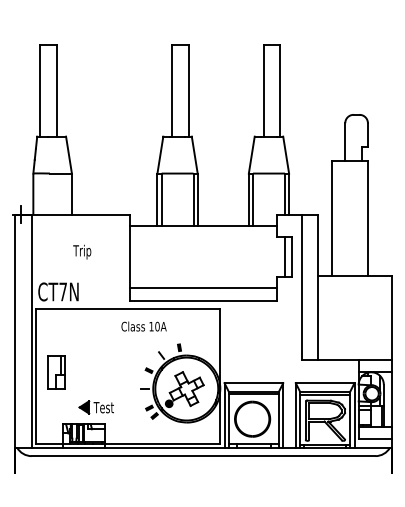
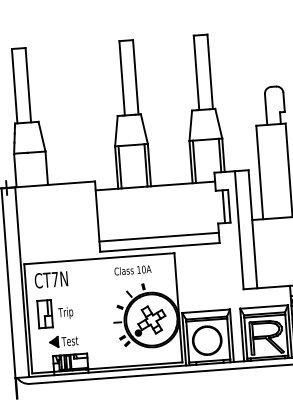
text: (82, 251) -> (66, 312), moved
text: (58, 291) -> (51, 279), moved
text: (143, 326) -> (132, 270), moved
part: (95, 407) -> (63, 341), moved

